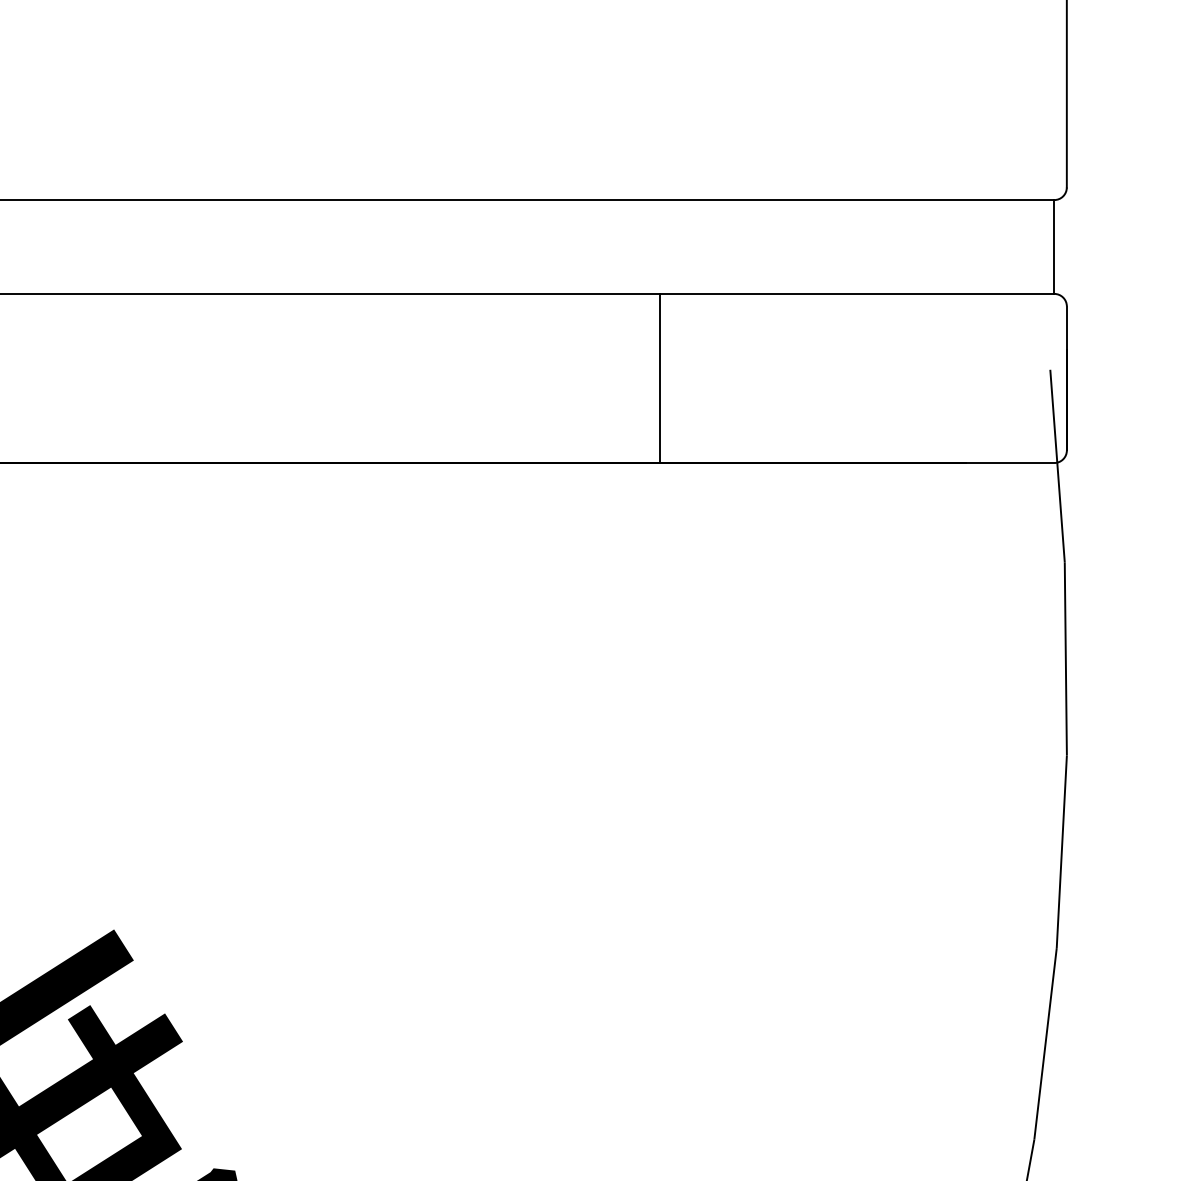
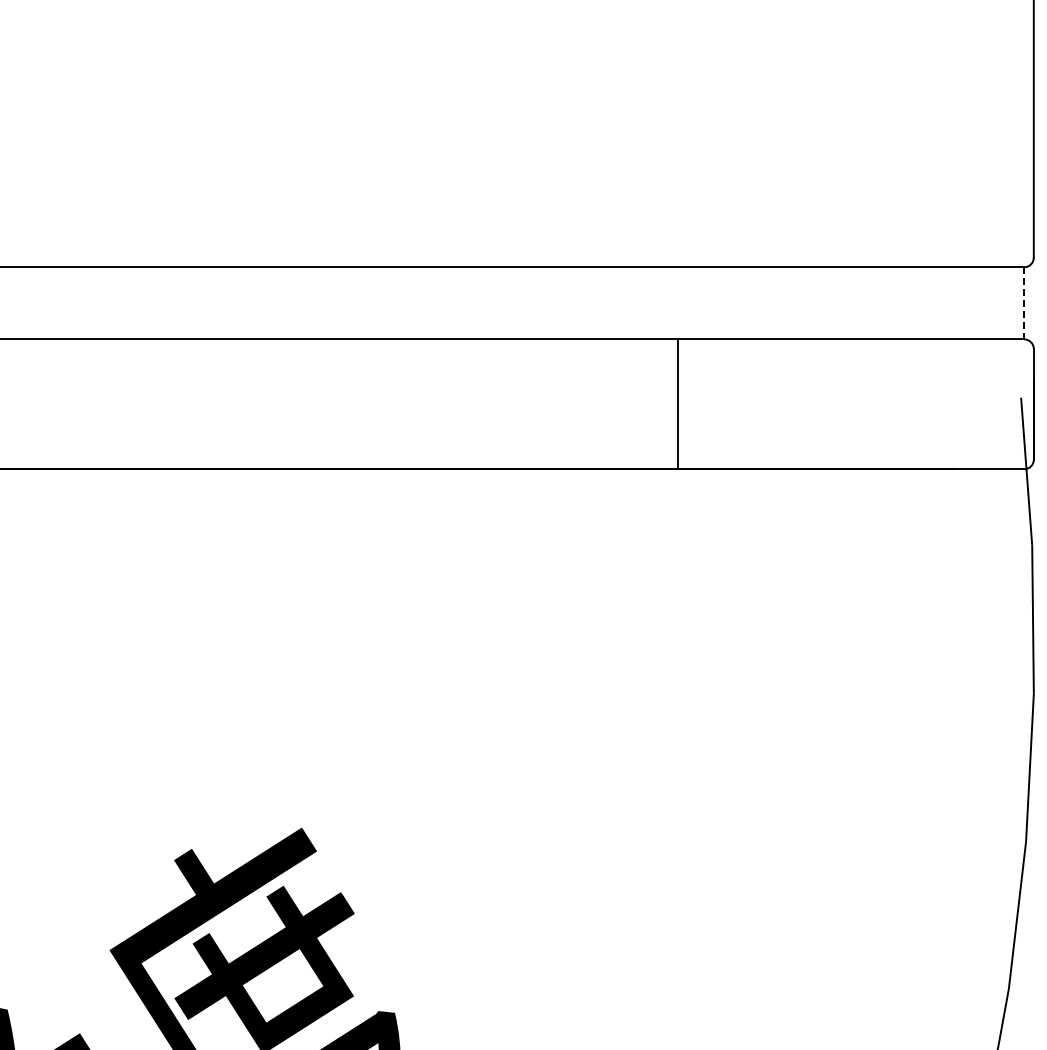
line: (1054, 247) -> (1024, 303), solid -> dashed
line: (660, 378) -> (678, 404), moved

